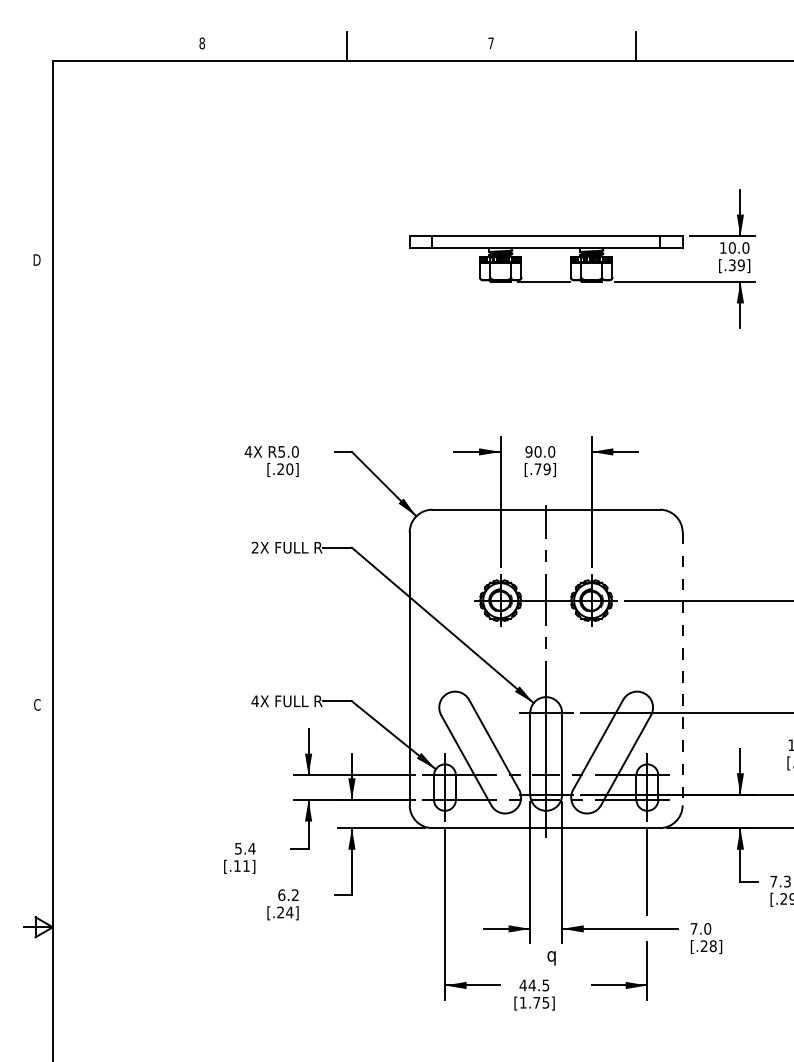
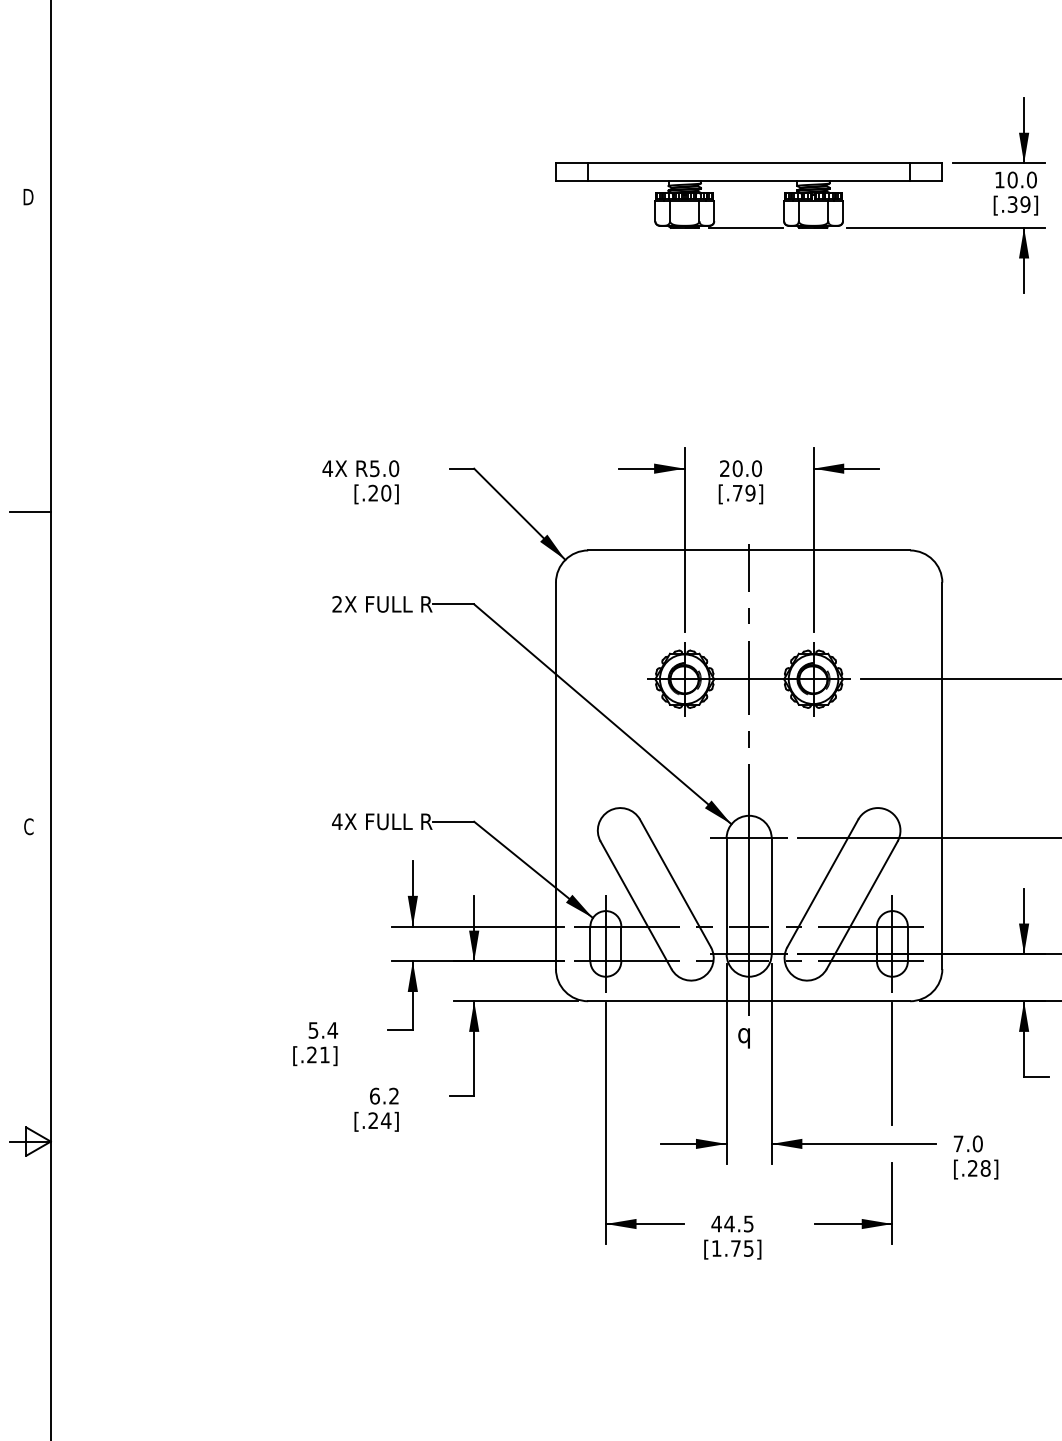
text: (528, 451) -> (724, 468), 90.0 -> 20.0
line: (38, 482) -> (30, 511), added
line: (682, 669) -> (942, 776), dashed -> solid
text: (237, 865) -> (312, 1054), [.11] -> [.21]
text: (551, 958) -> (743, 1038), moved

